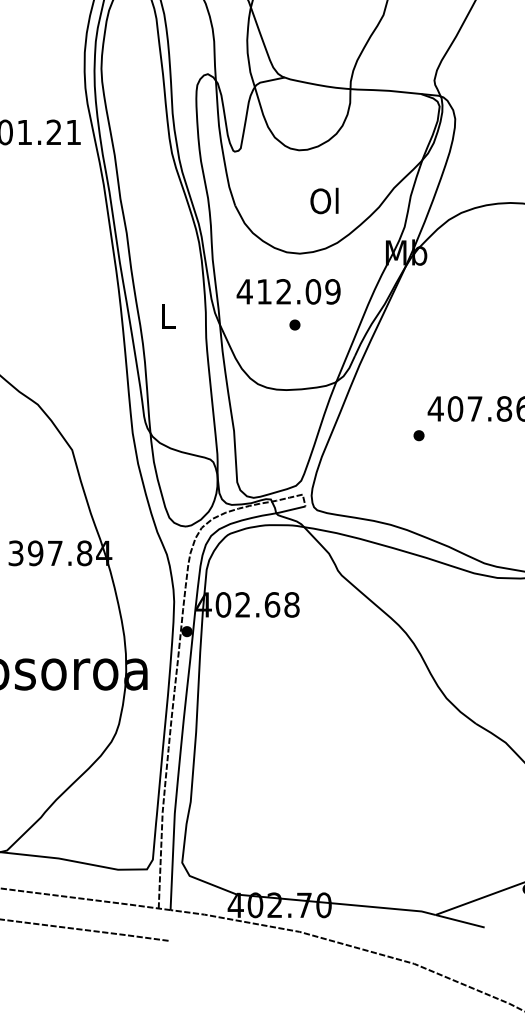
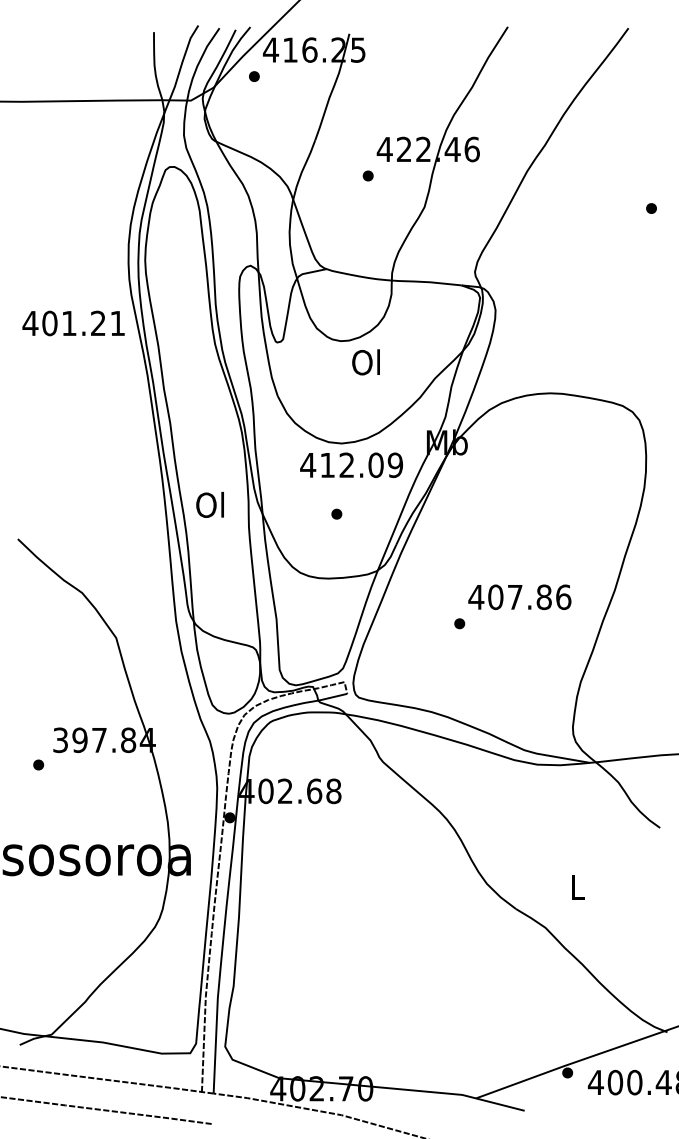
text: (323, 201) -> (365, 362), moved
text: (288, 292) -> (351, 465), moved
text: (166, 315) -> (209, 504), L -> Ol

